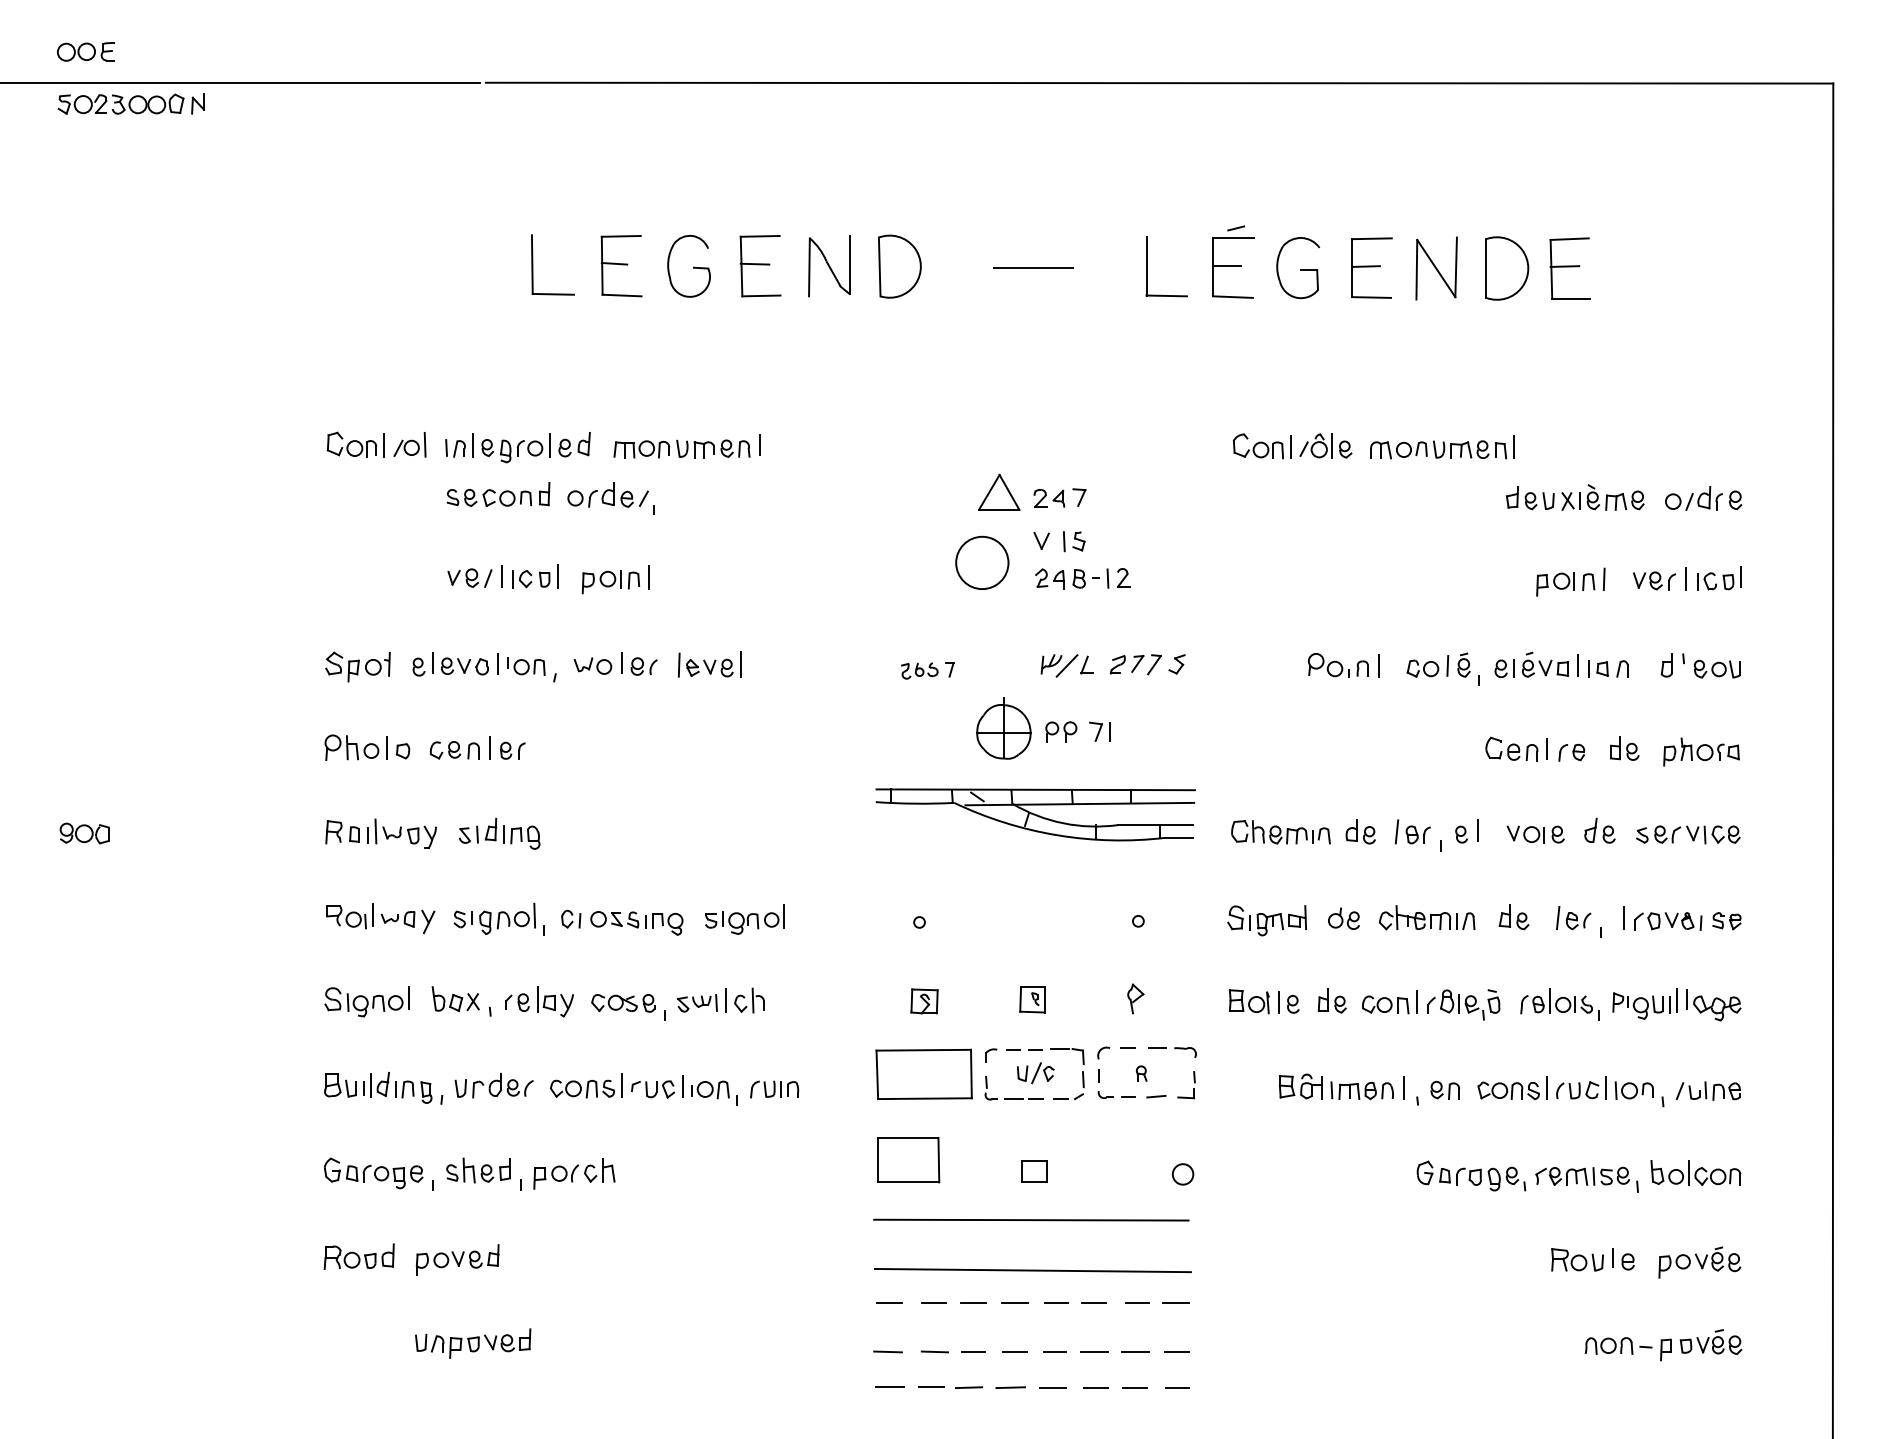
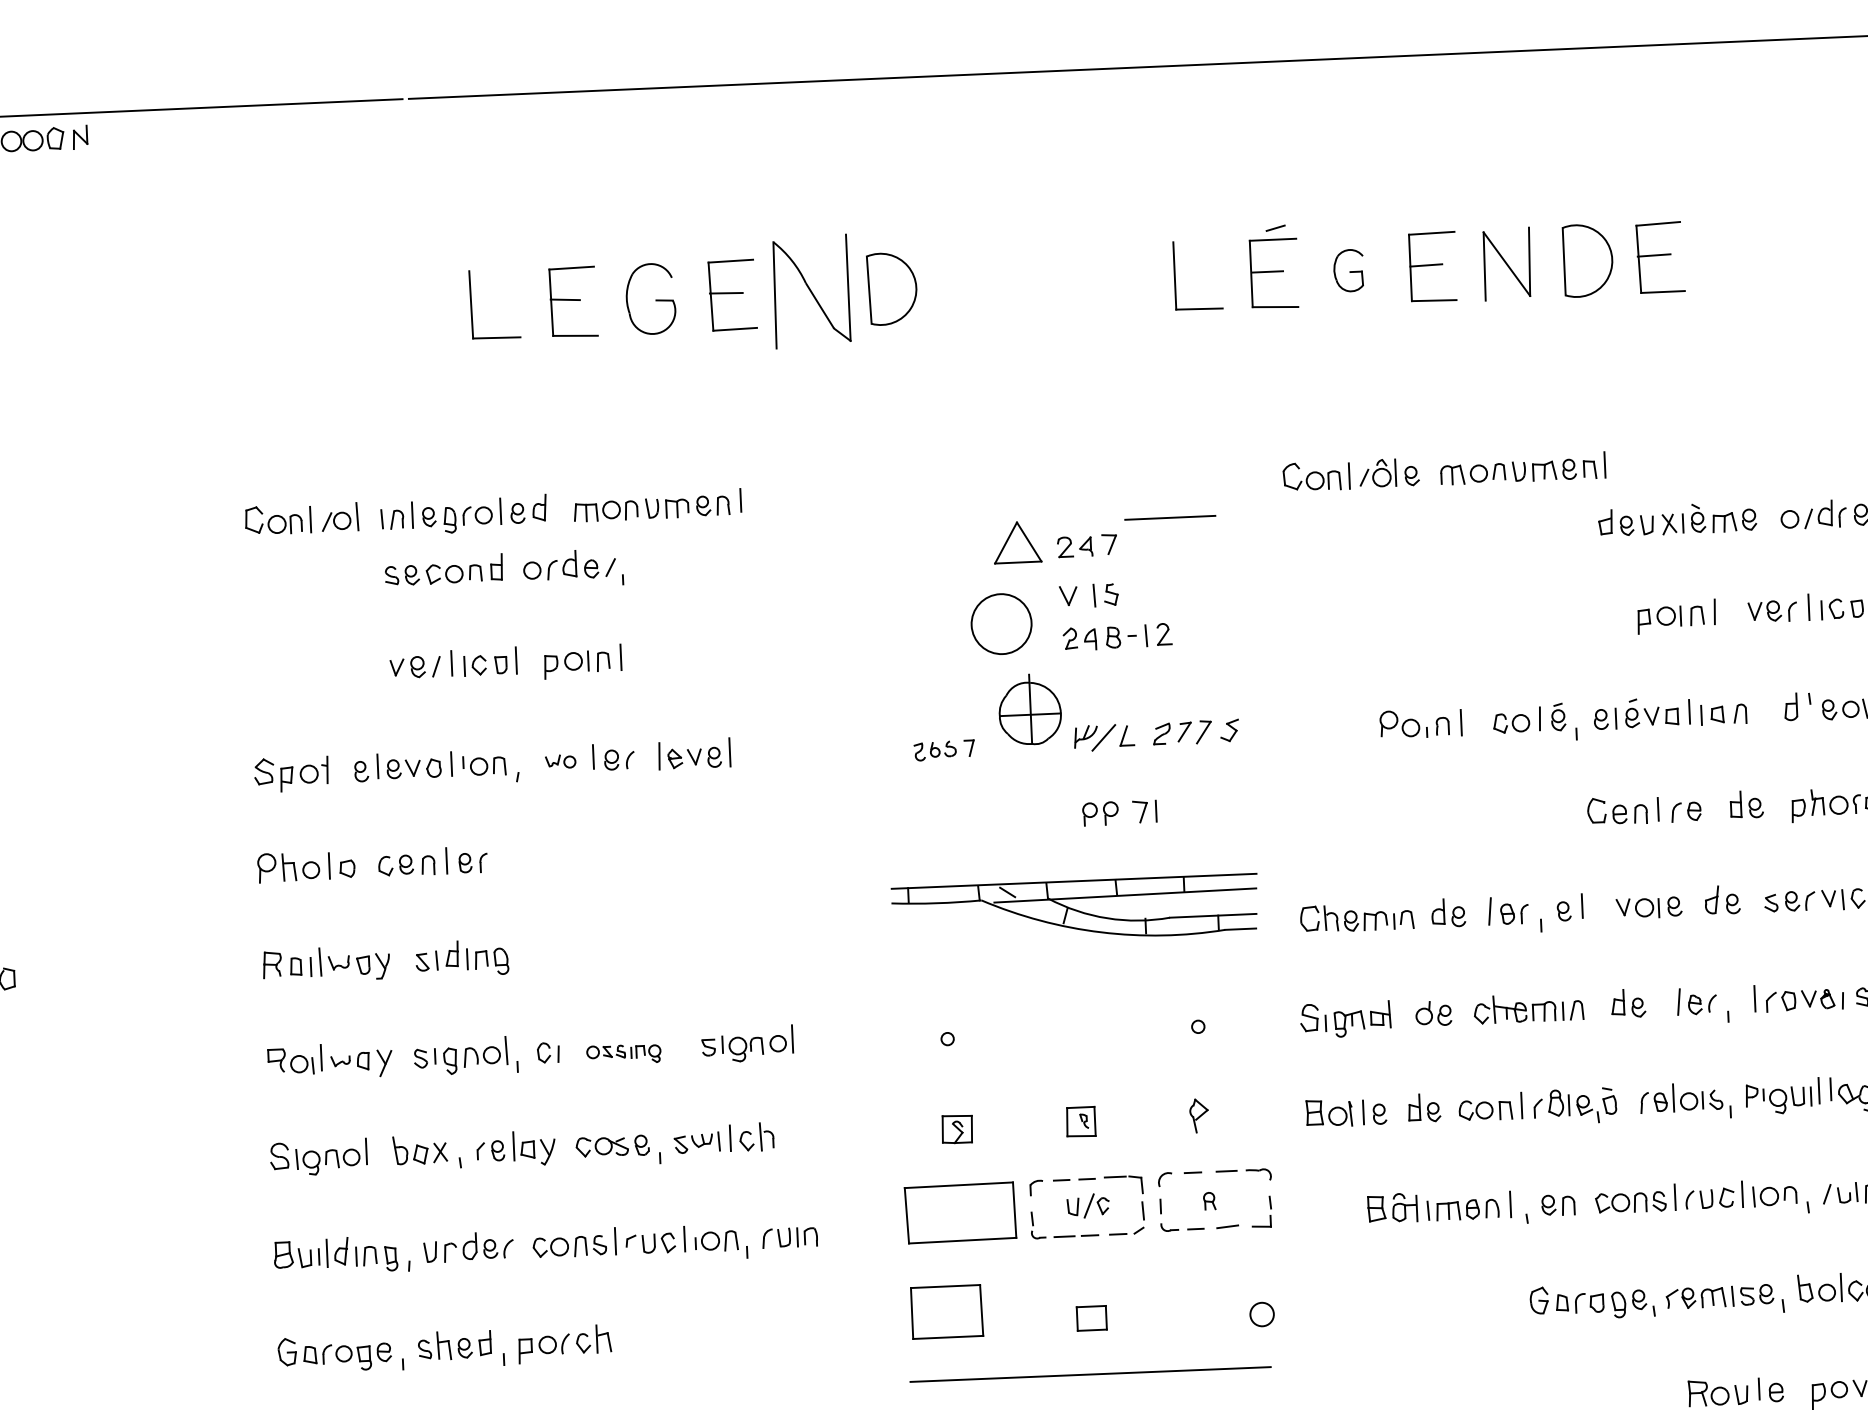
part: (829, 266) -> (811, 292), size x1.6
line: (1033, 267) -> (1170, 517), moved
part: (1298, 268) -> (1349, 271), size x0.6
part: (592, 665) -> (560, 761), size x0.7
part: (1003, 728) -> (1029, 709), moved
part: (636, 923) -> (623, 1054), size x0.7

